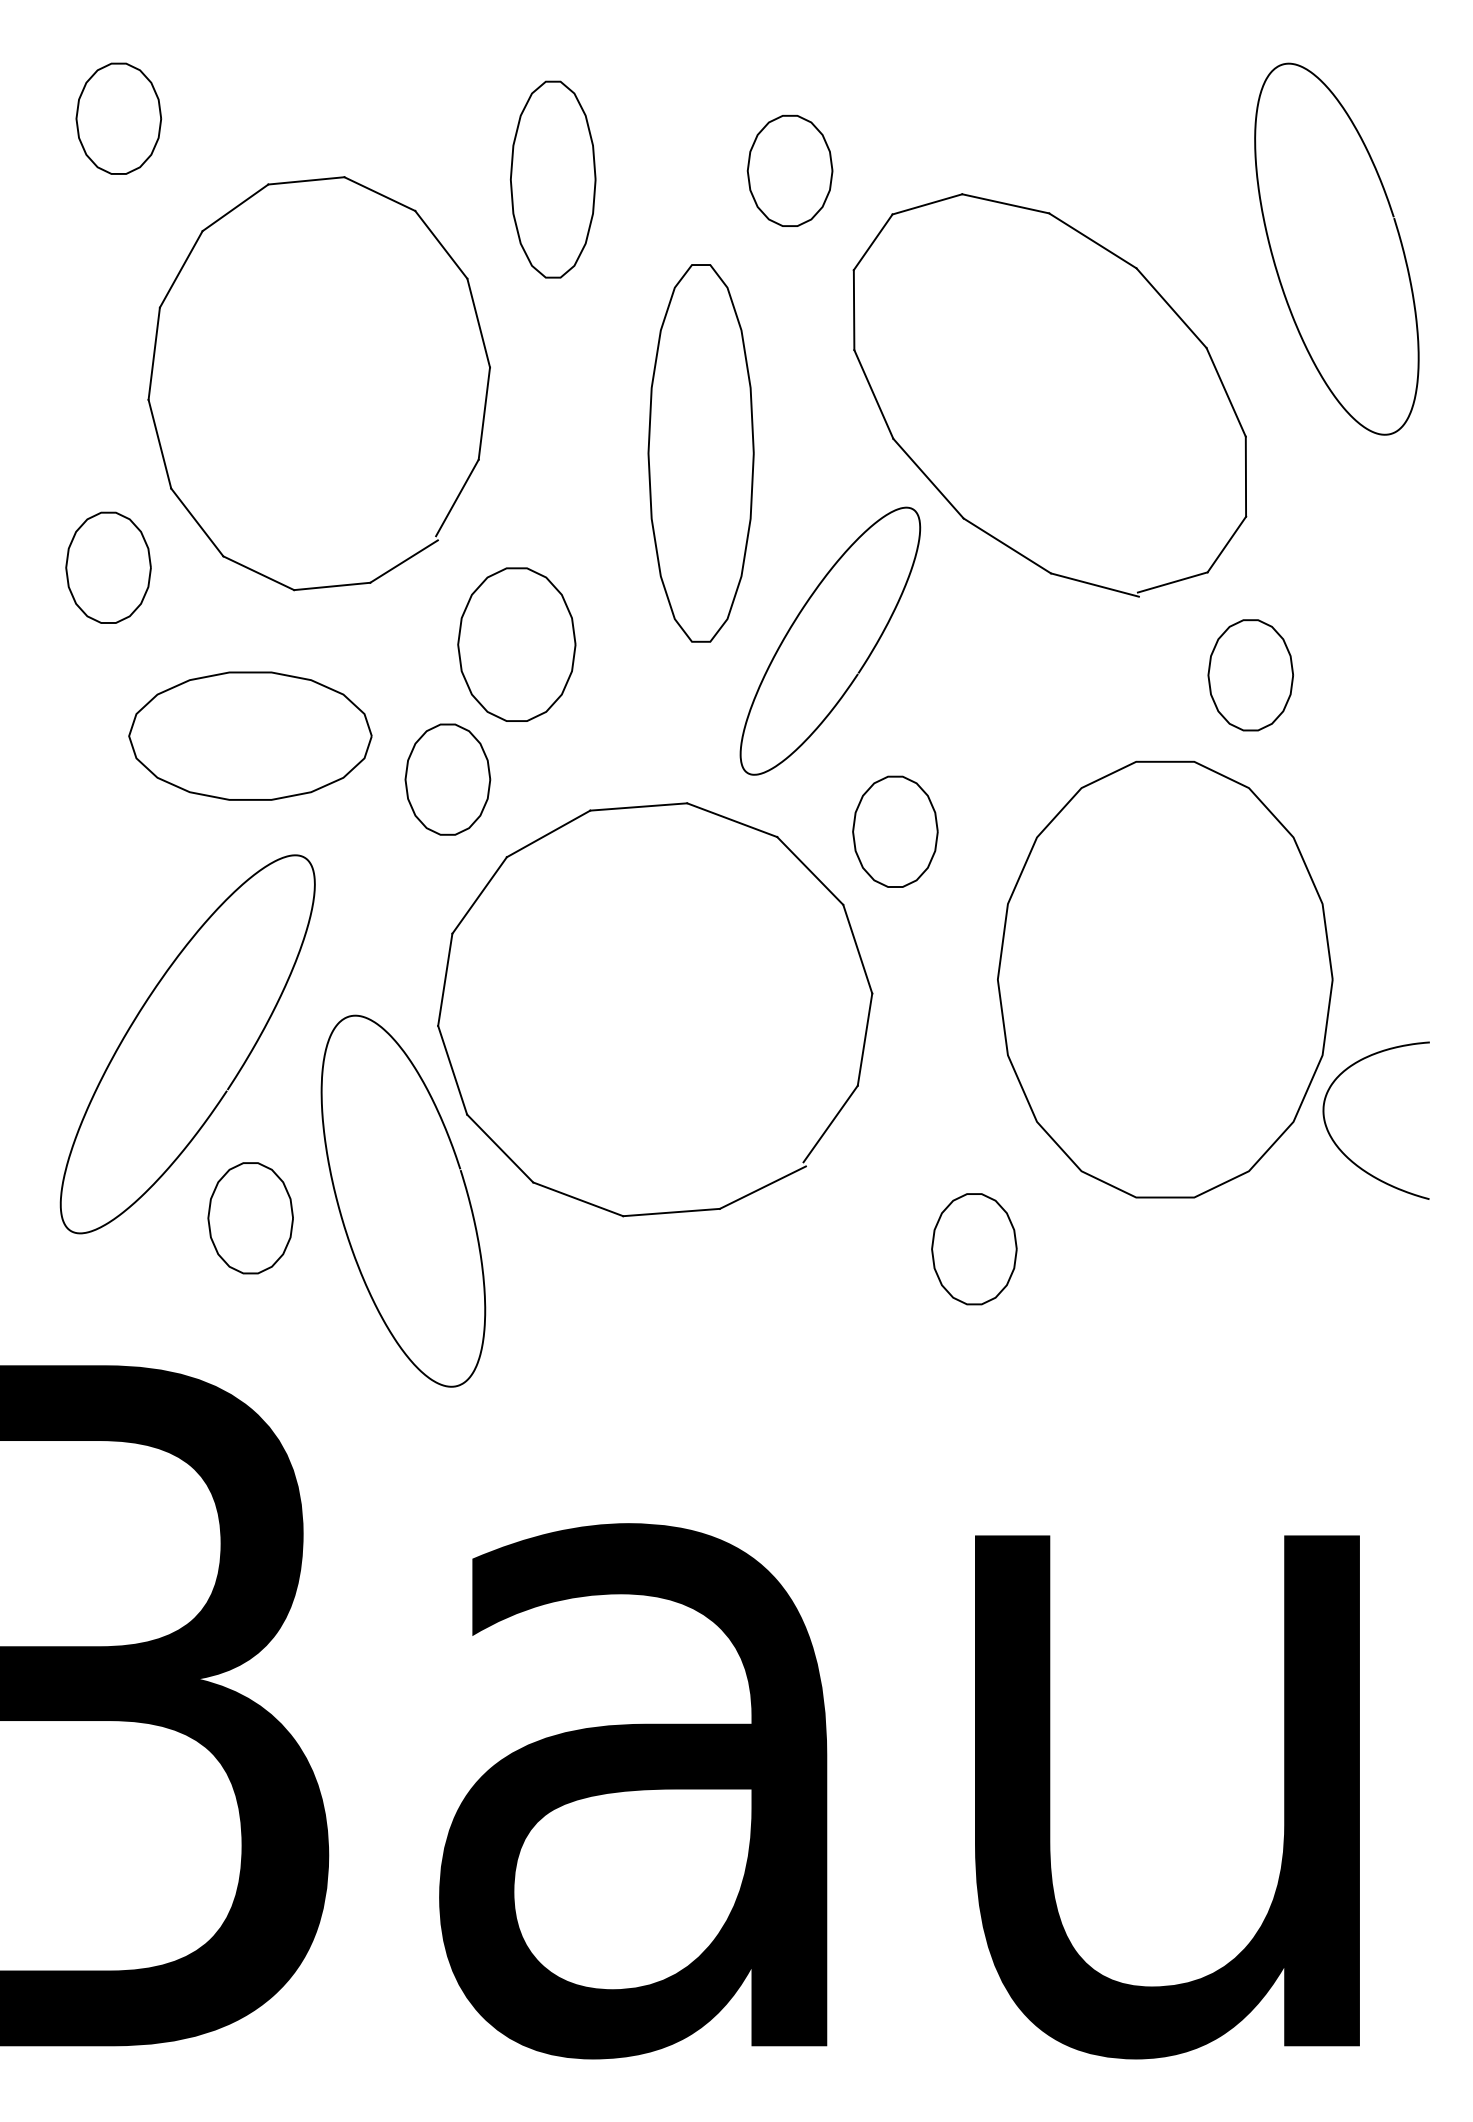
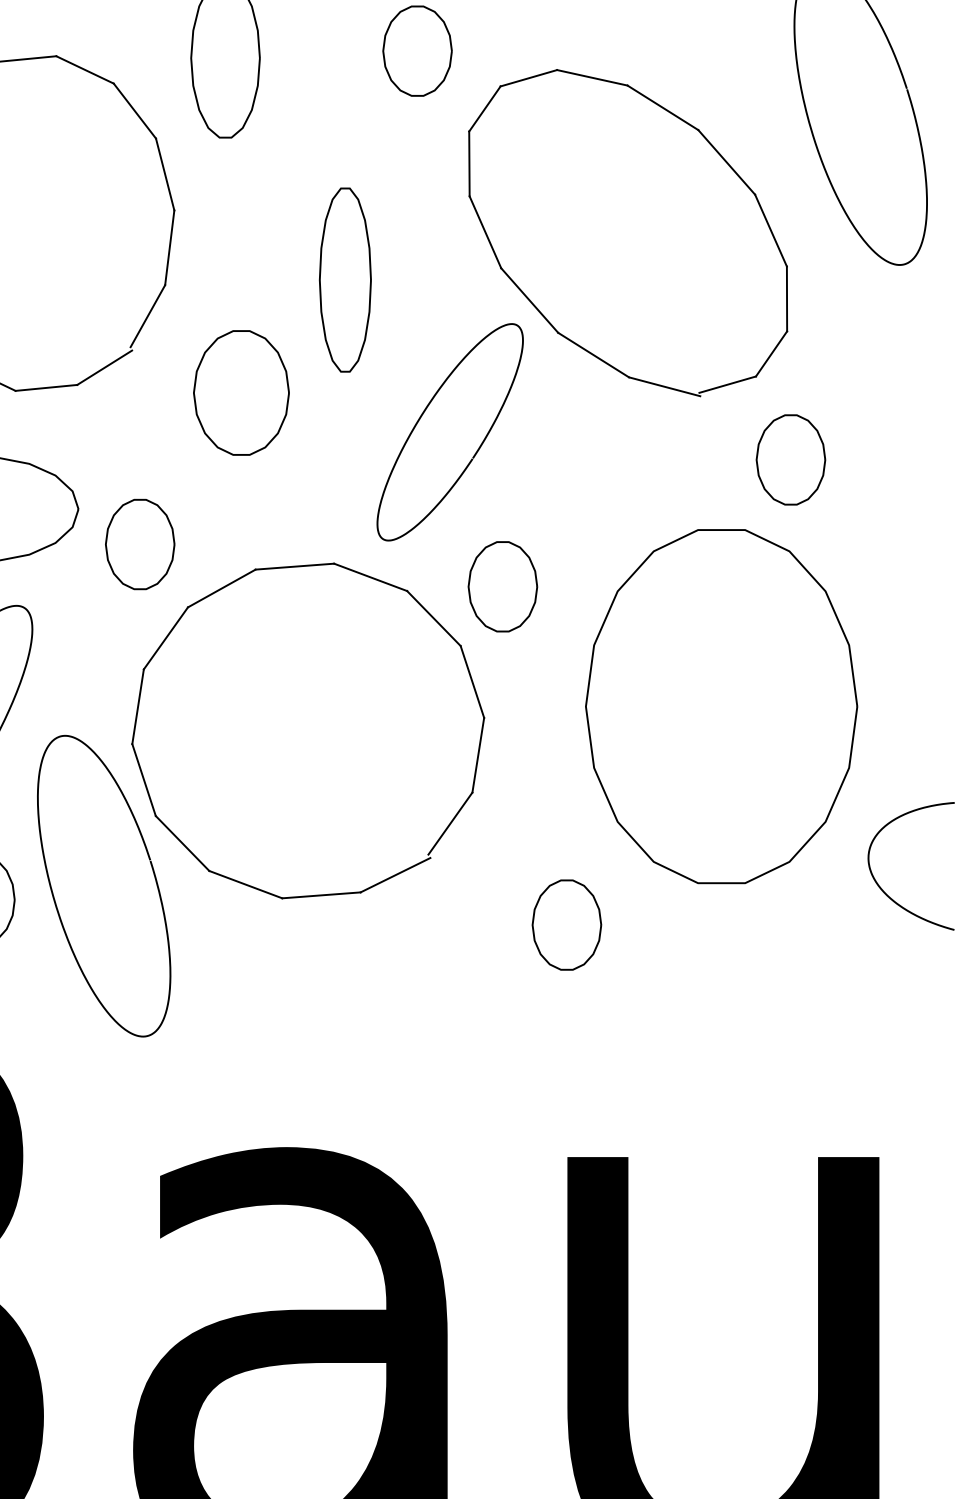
part: (700, 453) -> (344, 280), size x0.6
part: (516, 644) -> (241, 392), moved
curve: (1341, 1149) -> (883, 889), moved

